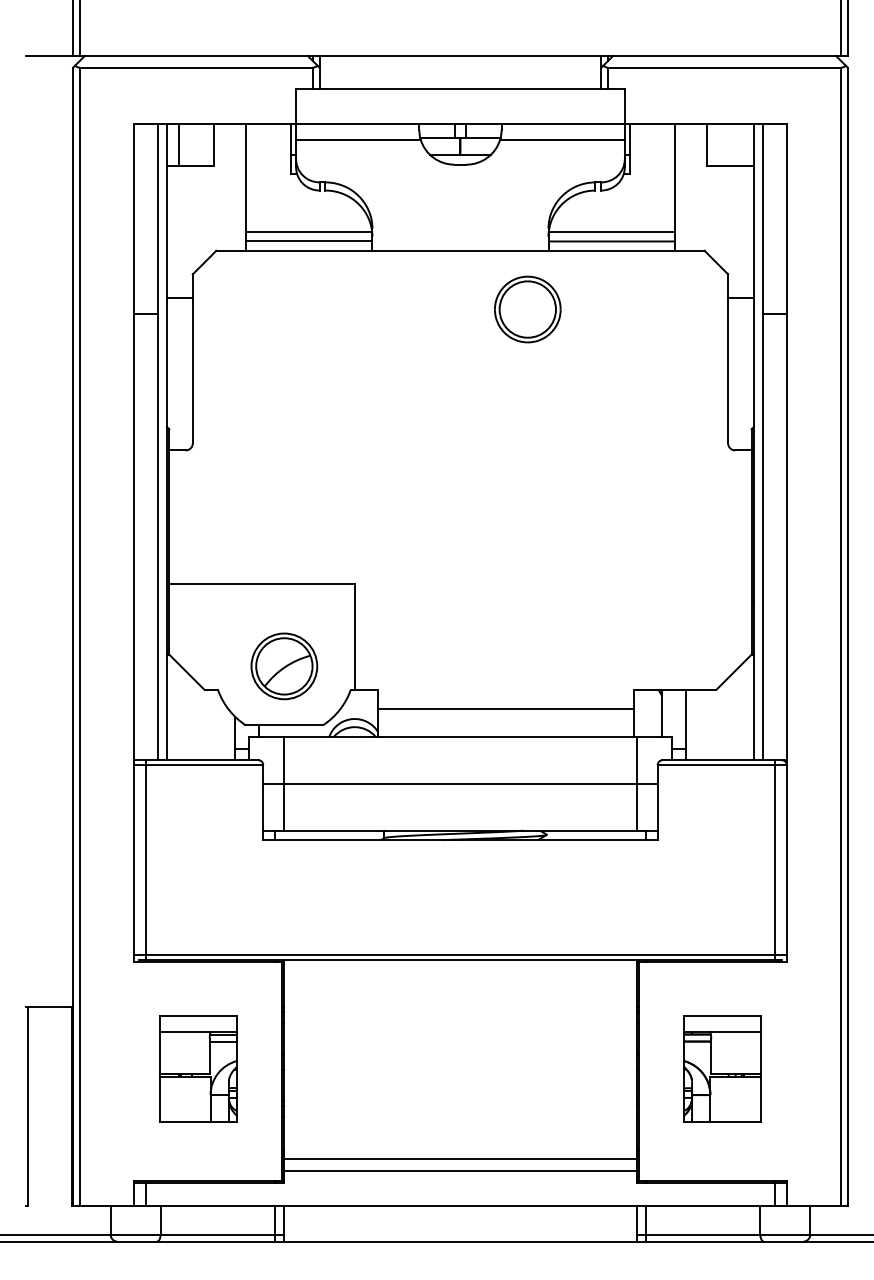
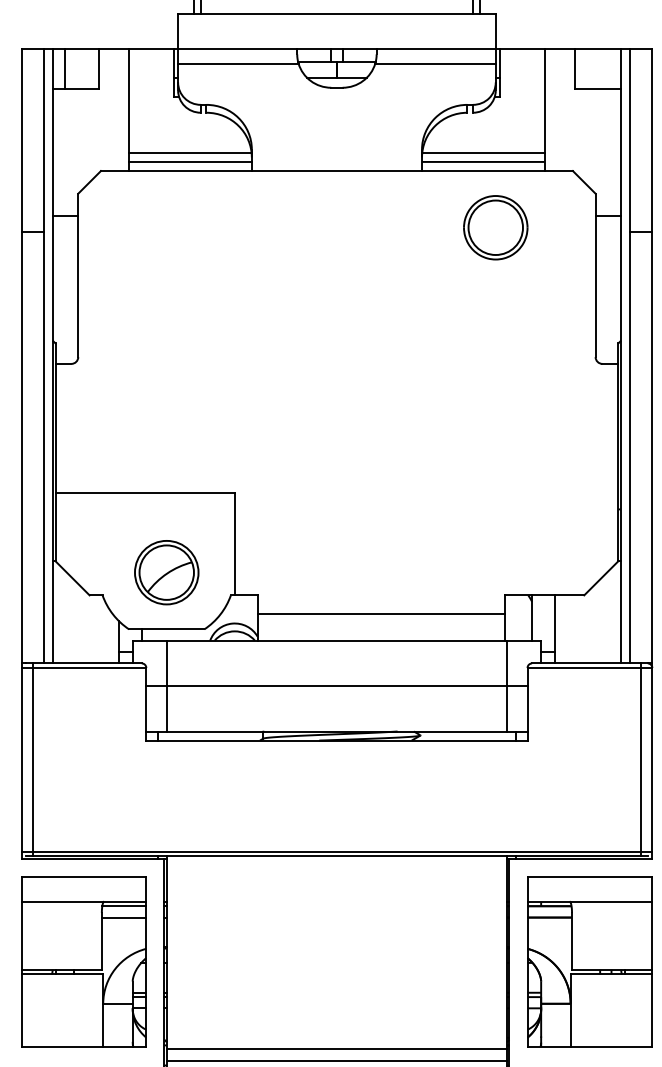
part: (527, 309) -> (495, 227), moved
part: (198, 1068) -> (83, 961), size x1.67
part: (722, 1068) -> (590, 961), size x1.67

